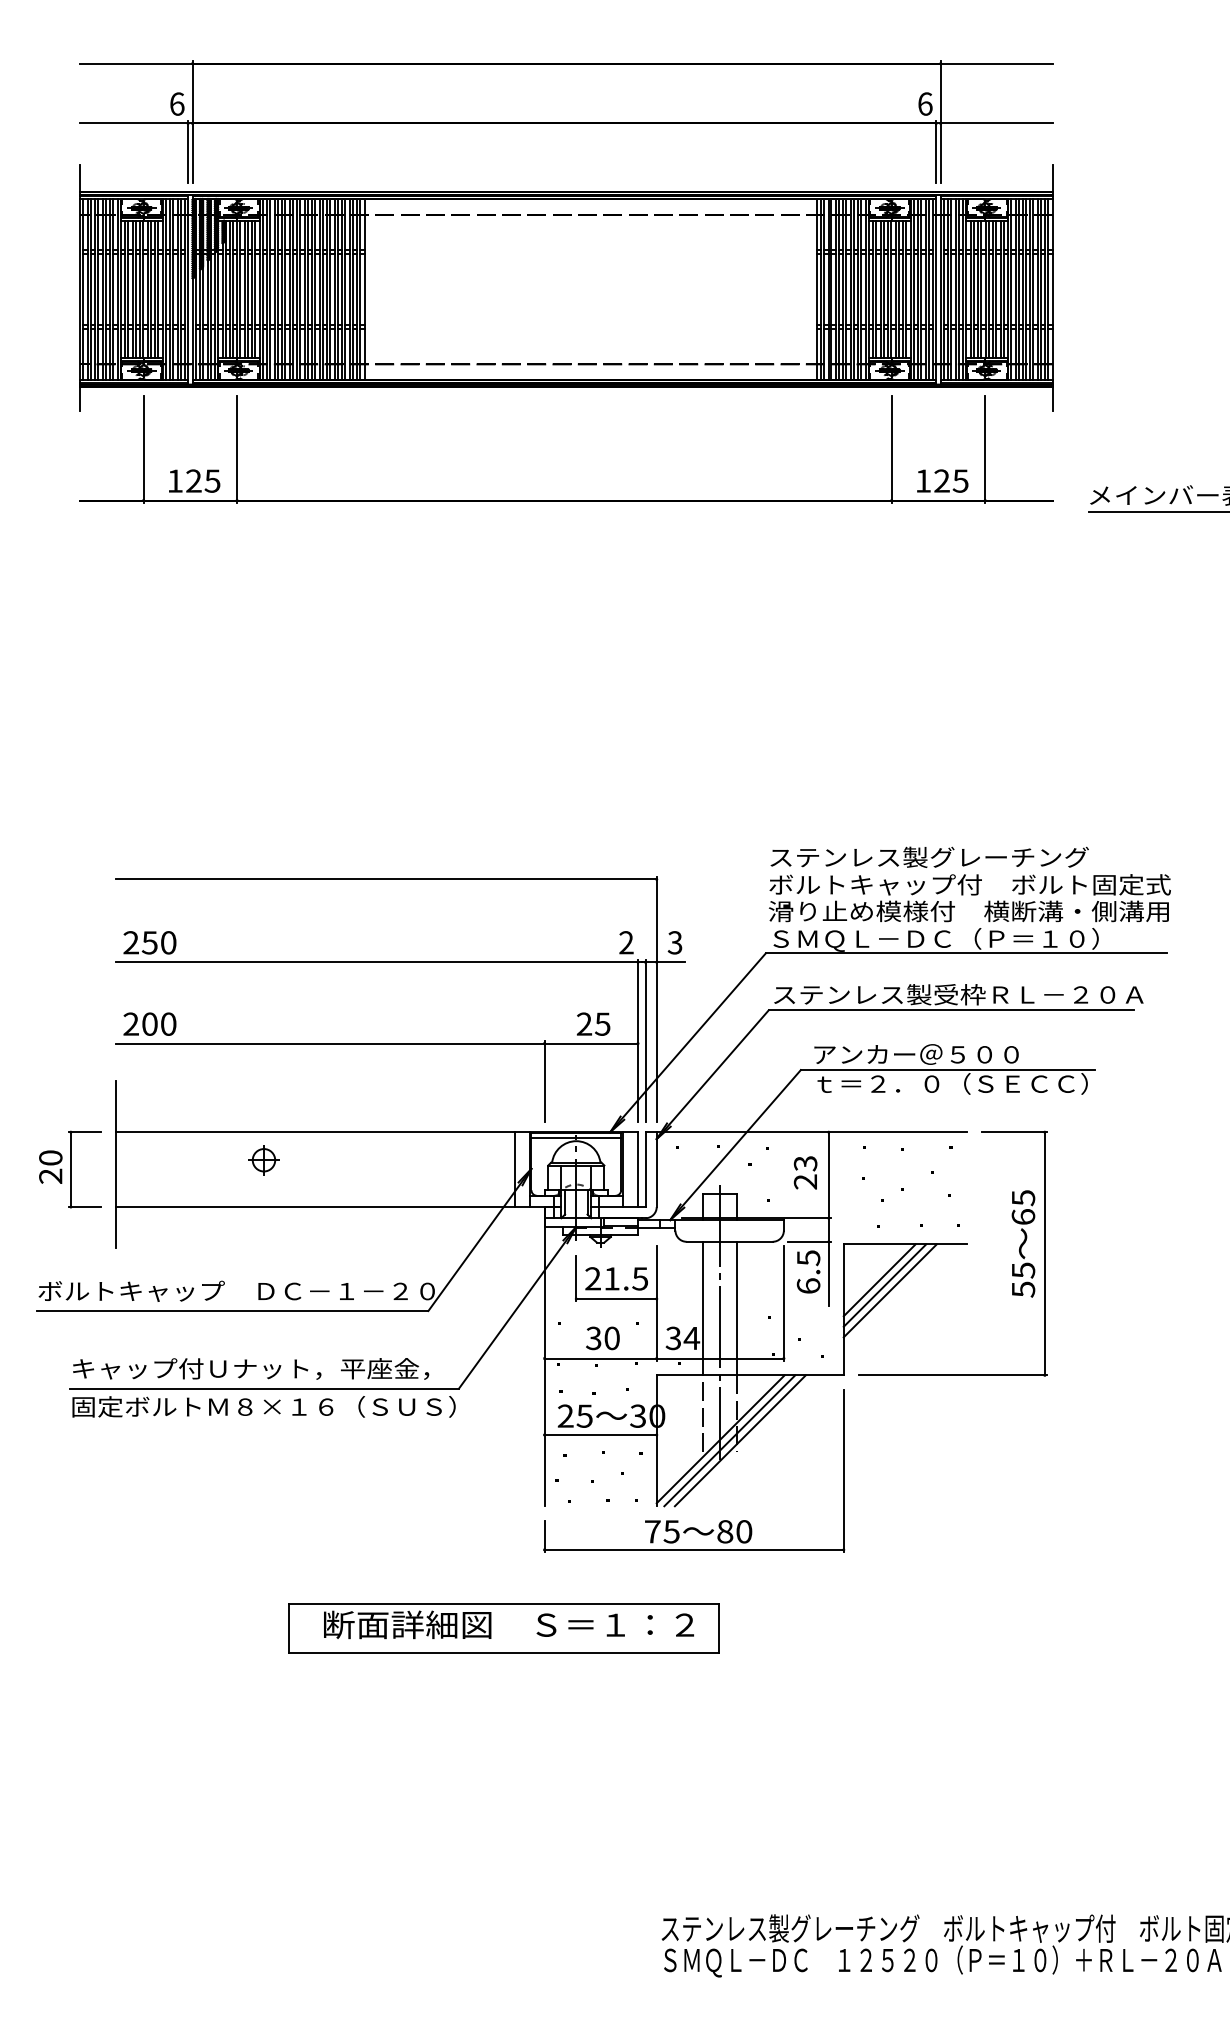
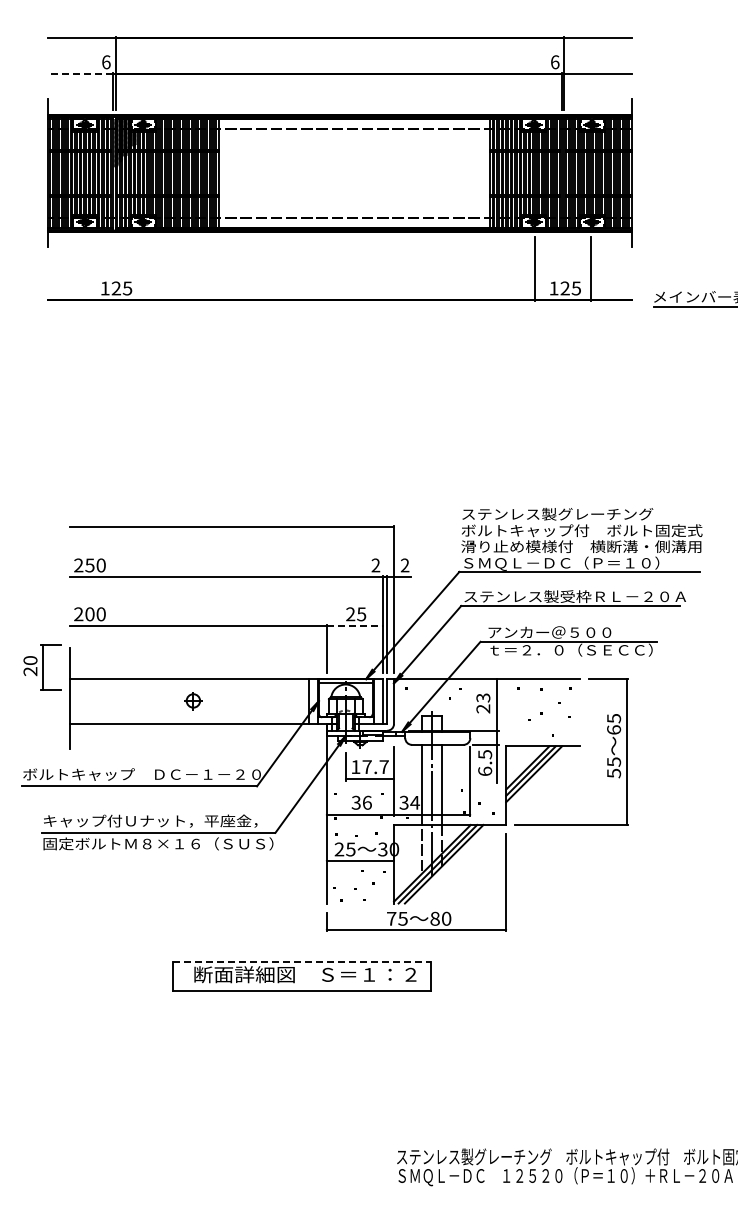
line: (134, 122) -> (80, 73), solid -> dashed
line: (144, 449) -> (86, 269), removed
line: (237, 449) -> (142, 269), removed
text: (674, 942) -> (404, 565), 3 -> 2
line: (592, 1042) -> (355, 625), solid -> dashed
part: (264, 1161) -> (193, 701), moved
part: (70, 1169) -> (42, 667), moved
text: (615, 1279) -> (369, 767), 21.5 -> 17.7
text: (610, 1337) -> (366, 802), 30 -> 36
line: (504, 1604) -> (302, 962), solid -> dashed

